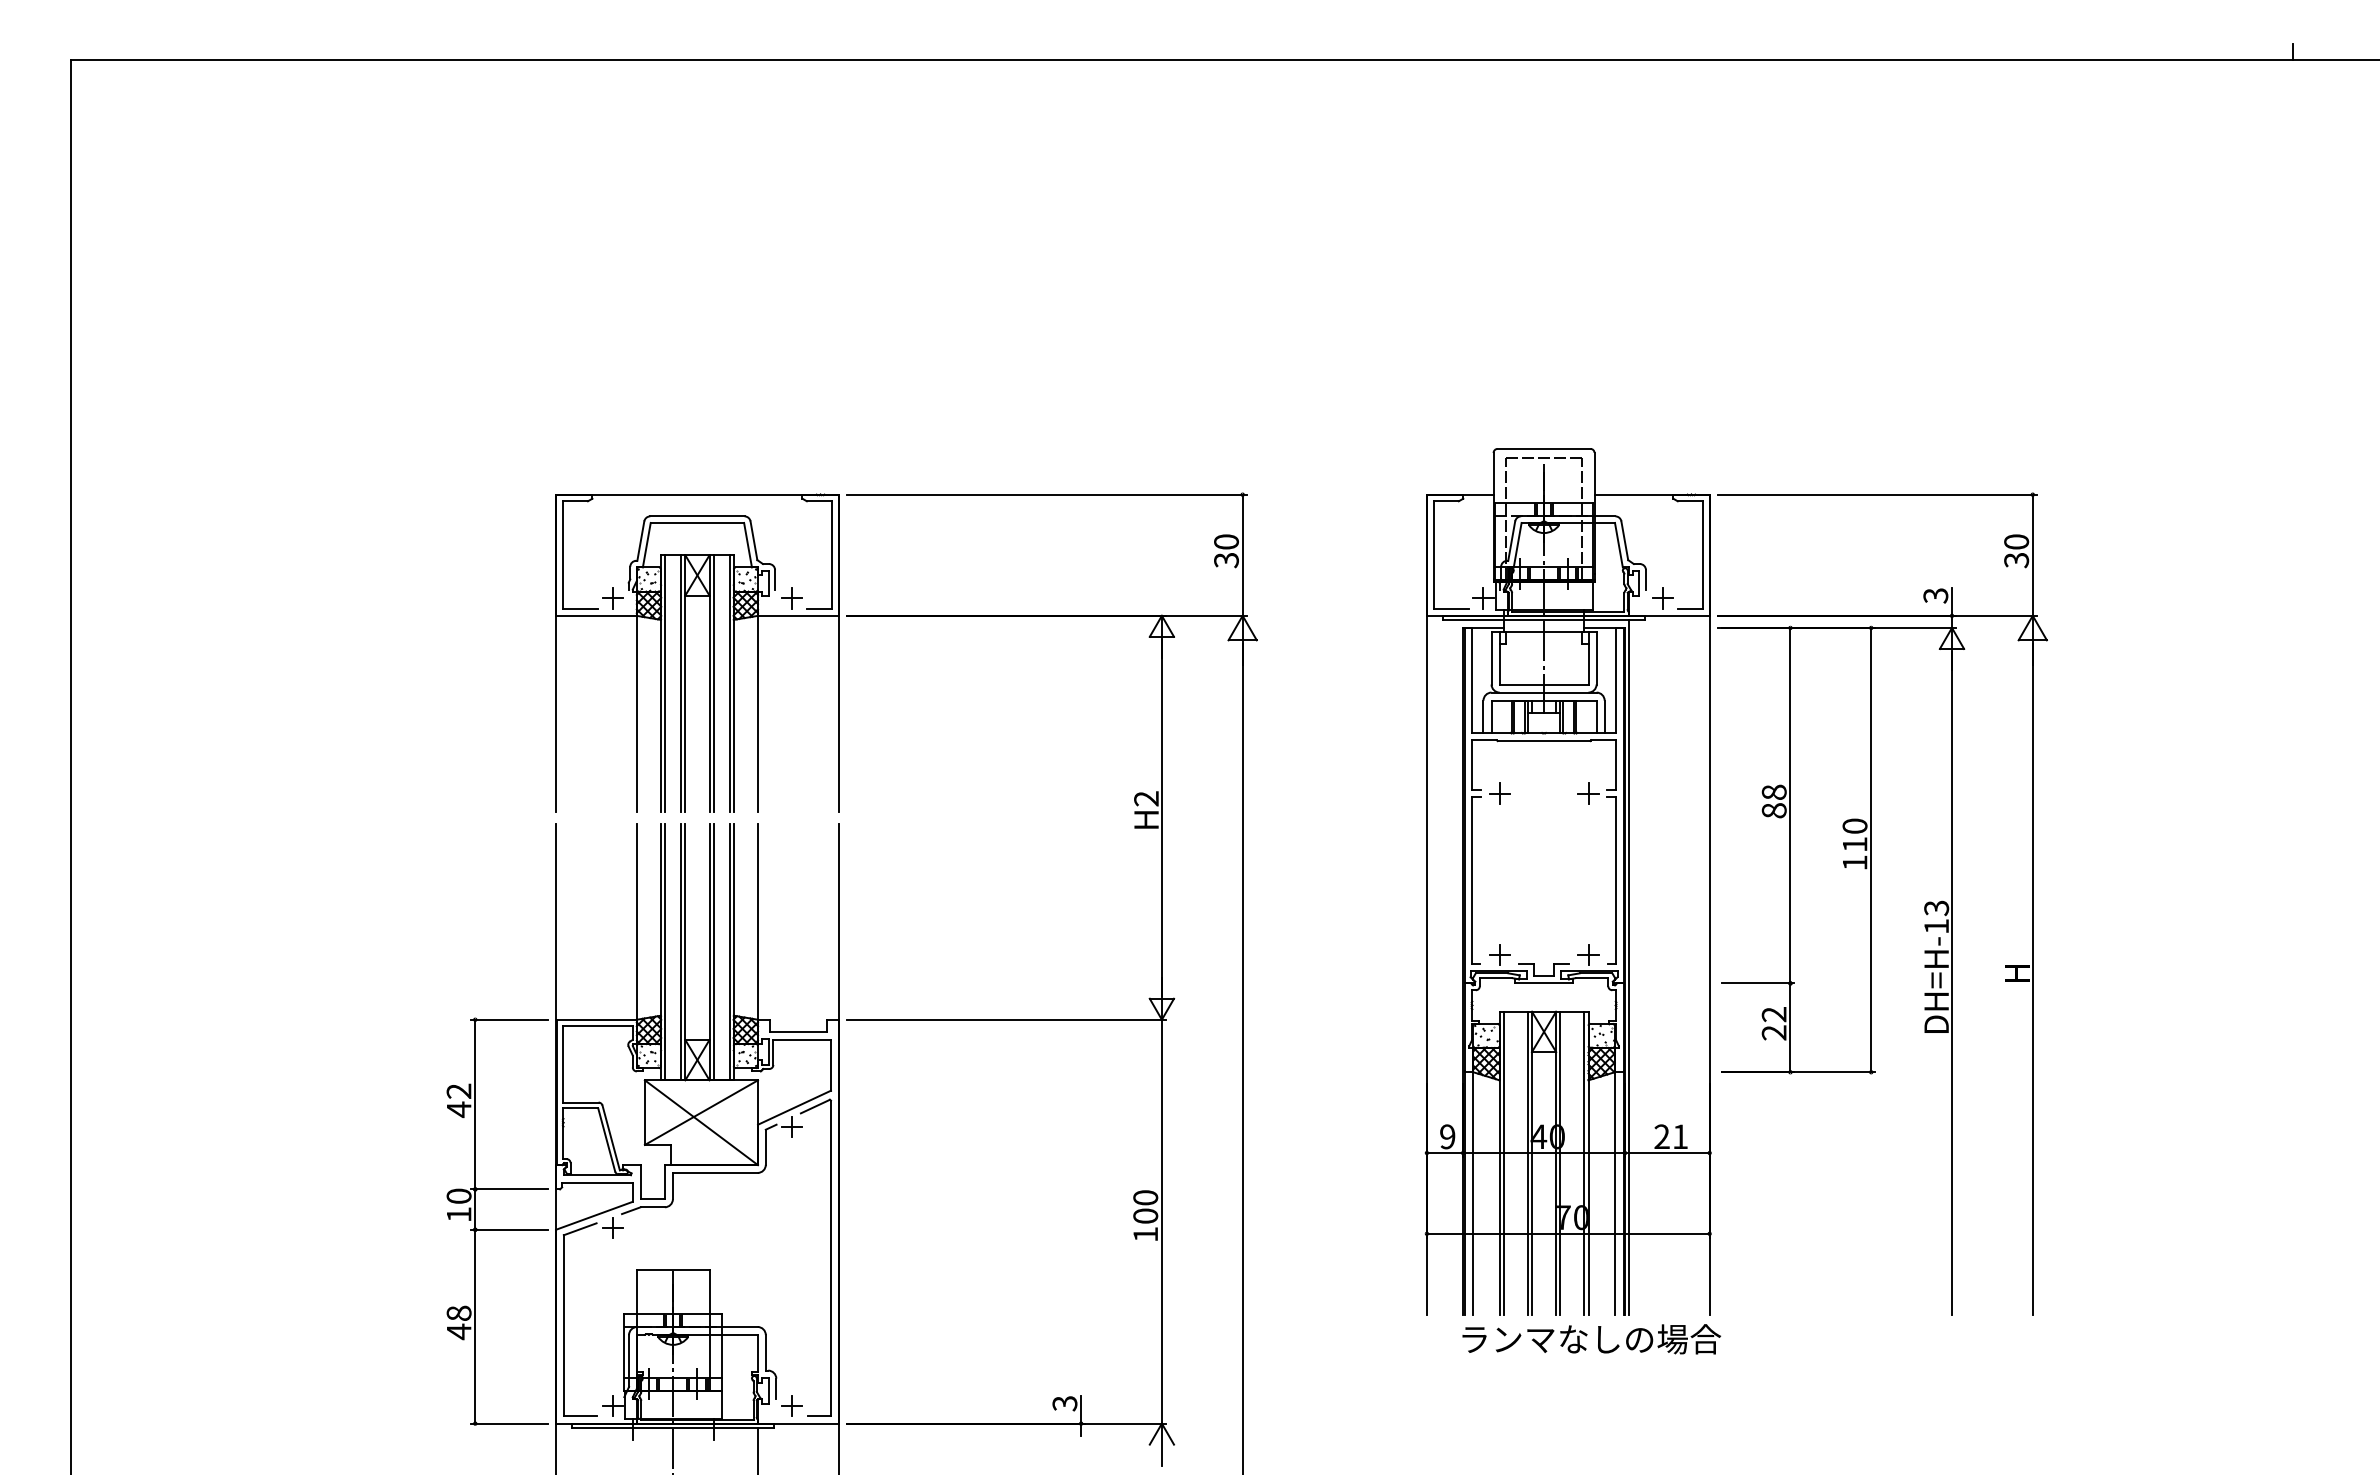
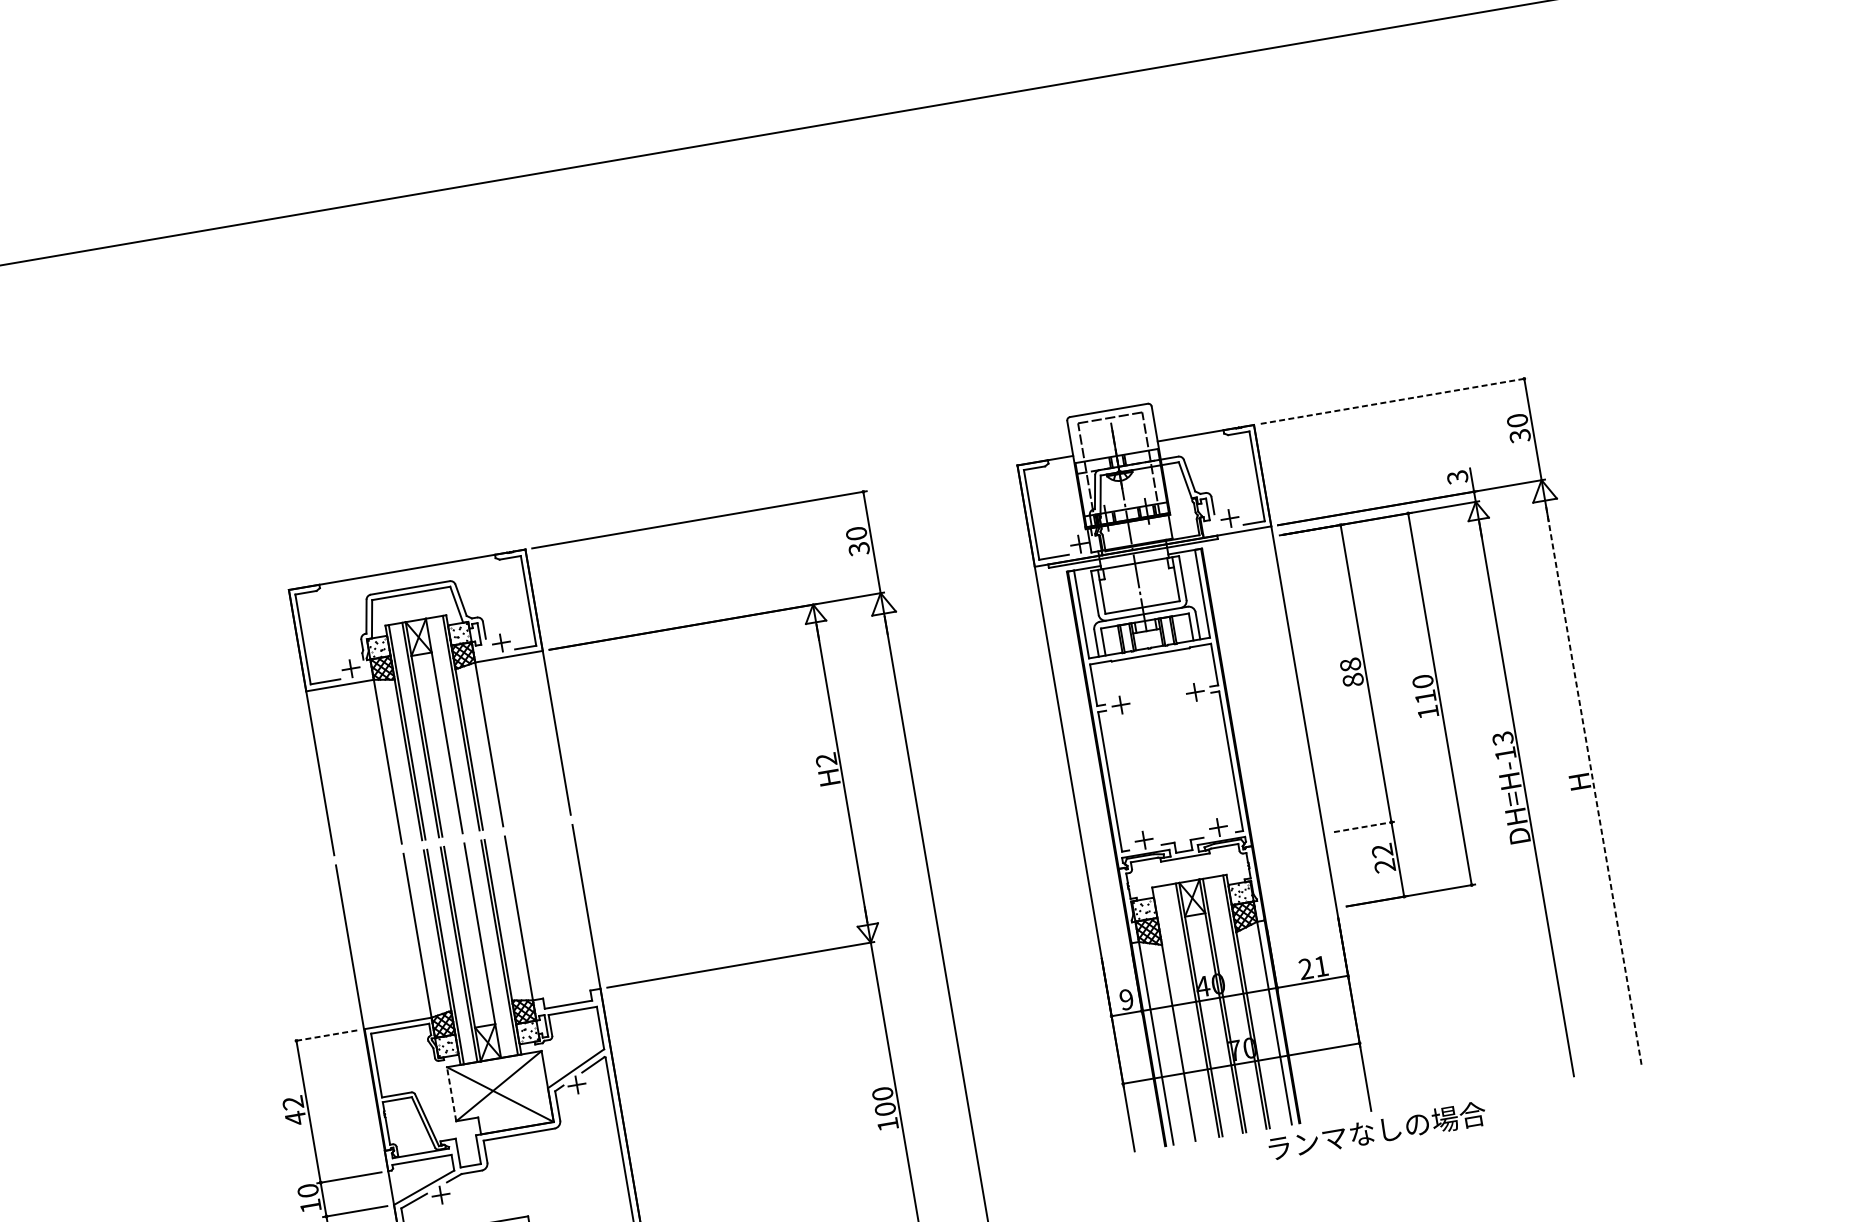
line: (1877, 494) -> (1394, 400), solid -> dashed
line: (713, 683) -> (447, 725), removed
line: (713, 951) -> (485, 949), removed
line: (1628, 966) -> (1253, 831), removed
line: (2032, 978) -> (1593, 783), solid -> dashed
line: (1758, 983) -> (1364, 826), solid -> dashed
line: (509, 1019) -> (325, 1035), solid -> dashed
line: (644, 1112) -> (451, 1094), solid -> dashed
line: (1503, 1162) -> (1177, 1013), removed
text: (1591, 1339) -> (1377, 1131), moved

